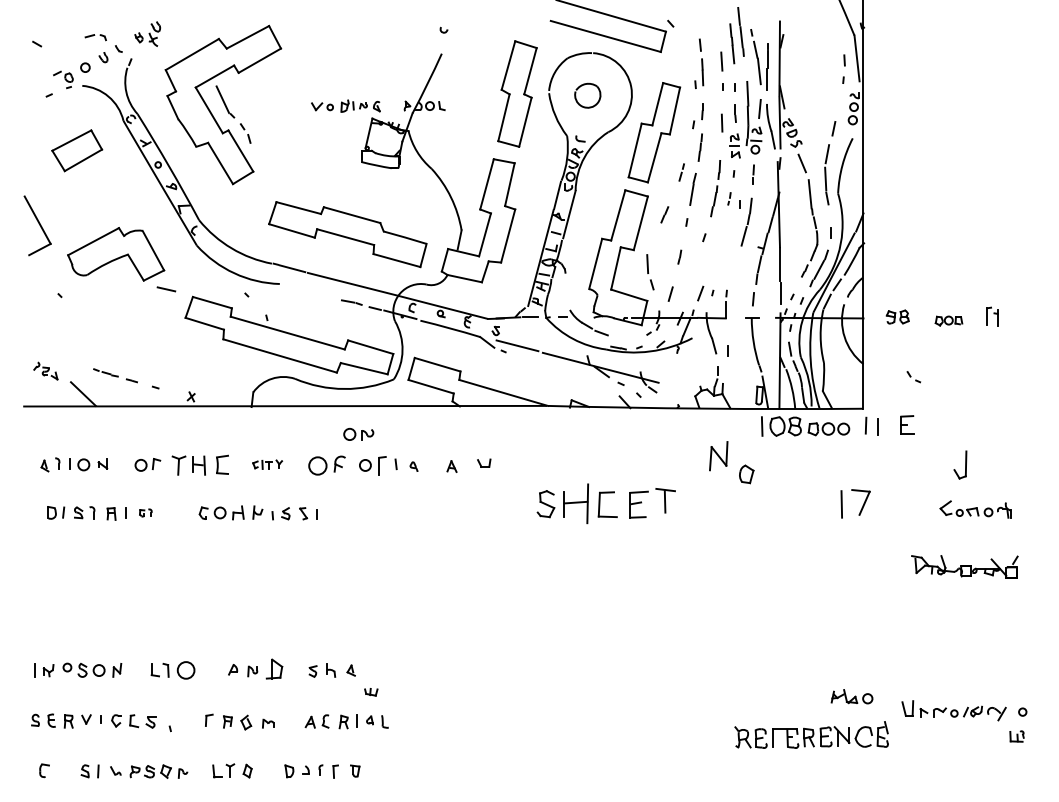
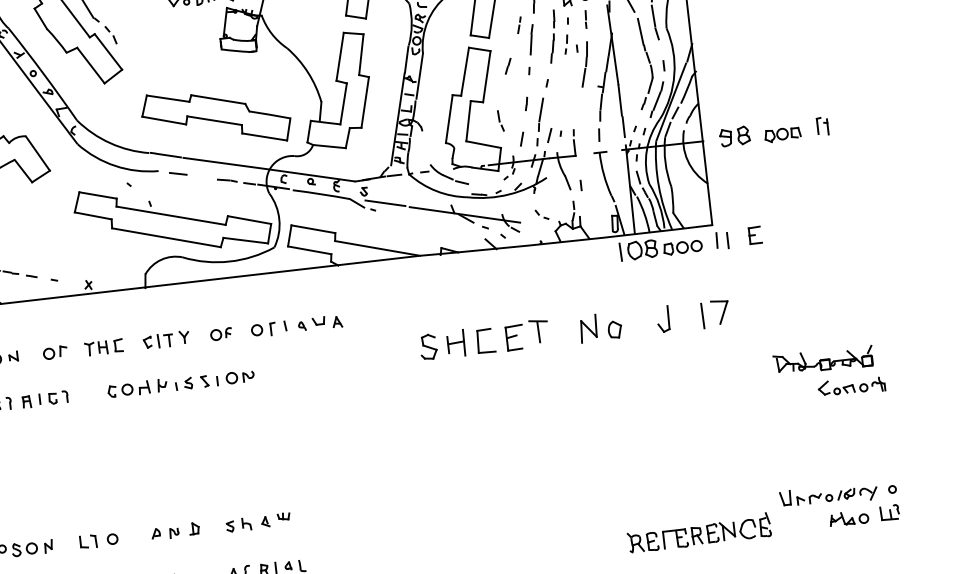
part: (729, 198) -> (566, 44), size x1.67
part: (650, 271) -> (500, 120), size x0.62
part: (692, 277) -> (540, 121), added
line: (166, 289) -> (178, 173), moved
part: (897, 316) -> (734, 135), size x1.43
part: (948, 320) -> (782, 134), size x1.43
part: (913, 377) -> (541, 215), moved
part: (358, 433) -> (239, 376), moved
part: (718, 456) -> (588, 329), moved
part: (484, 462) -> (318, 320), moved
part: (199, 464) -> (103, 346), size x0.71
part: (267, 464) -> (166, 339), size x1.67
part: (326, 464) -> (220, 333), size x0.62
part: (960, 464) -> (663, 318), moved
part: (382, 465) -> (272, 328), size x0.71
part: (746, 474) -> (614, 329), moved
part: (575, 503) -> (455, 343), size x0.71
part: (975, 509) -> (851, 386), moved
part: (145, 512) -> (58, 397), size x1.67
part: (274, 669) -> (194, 529), size x0.62
circle: (186, 670) -> (112, 539), size x0.62
part: (371, 692) -> (284, 516), moved
part: (851, 696) -> (848, 518), moved
part: (1016, 736) -> (889, 512), size x1.43

